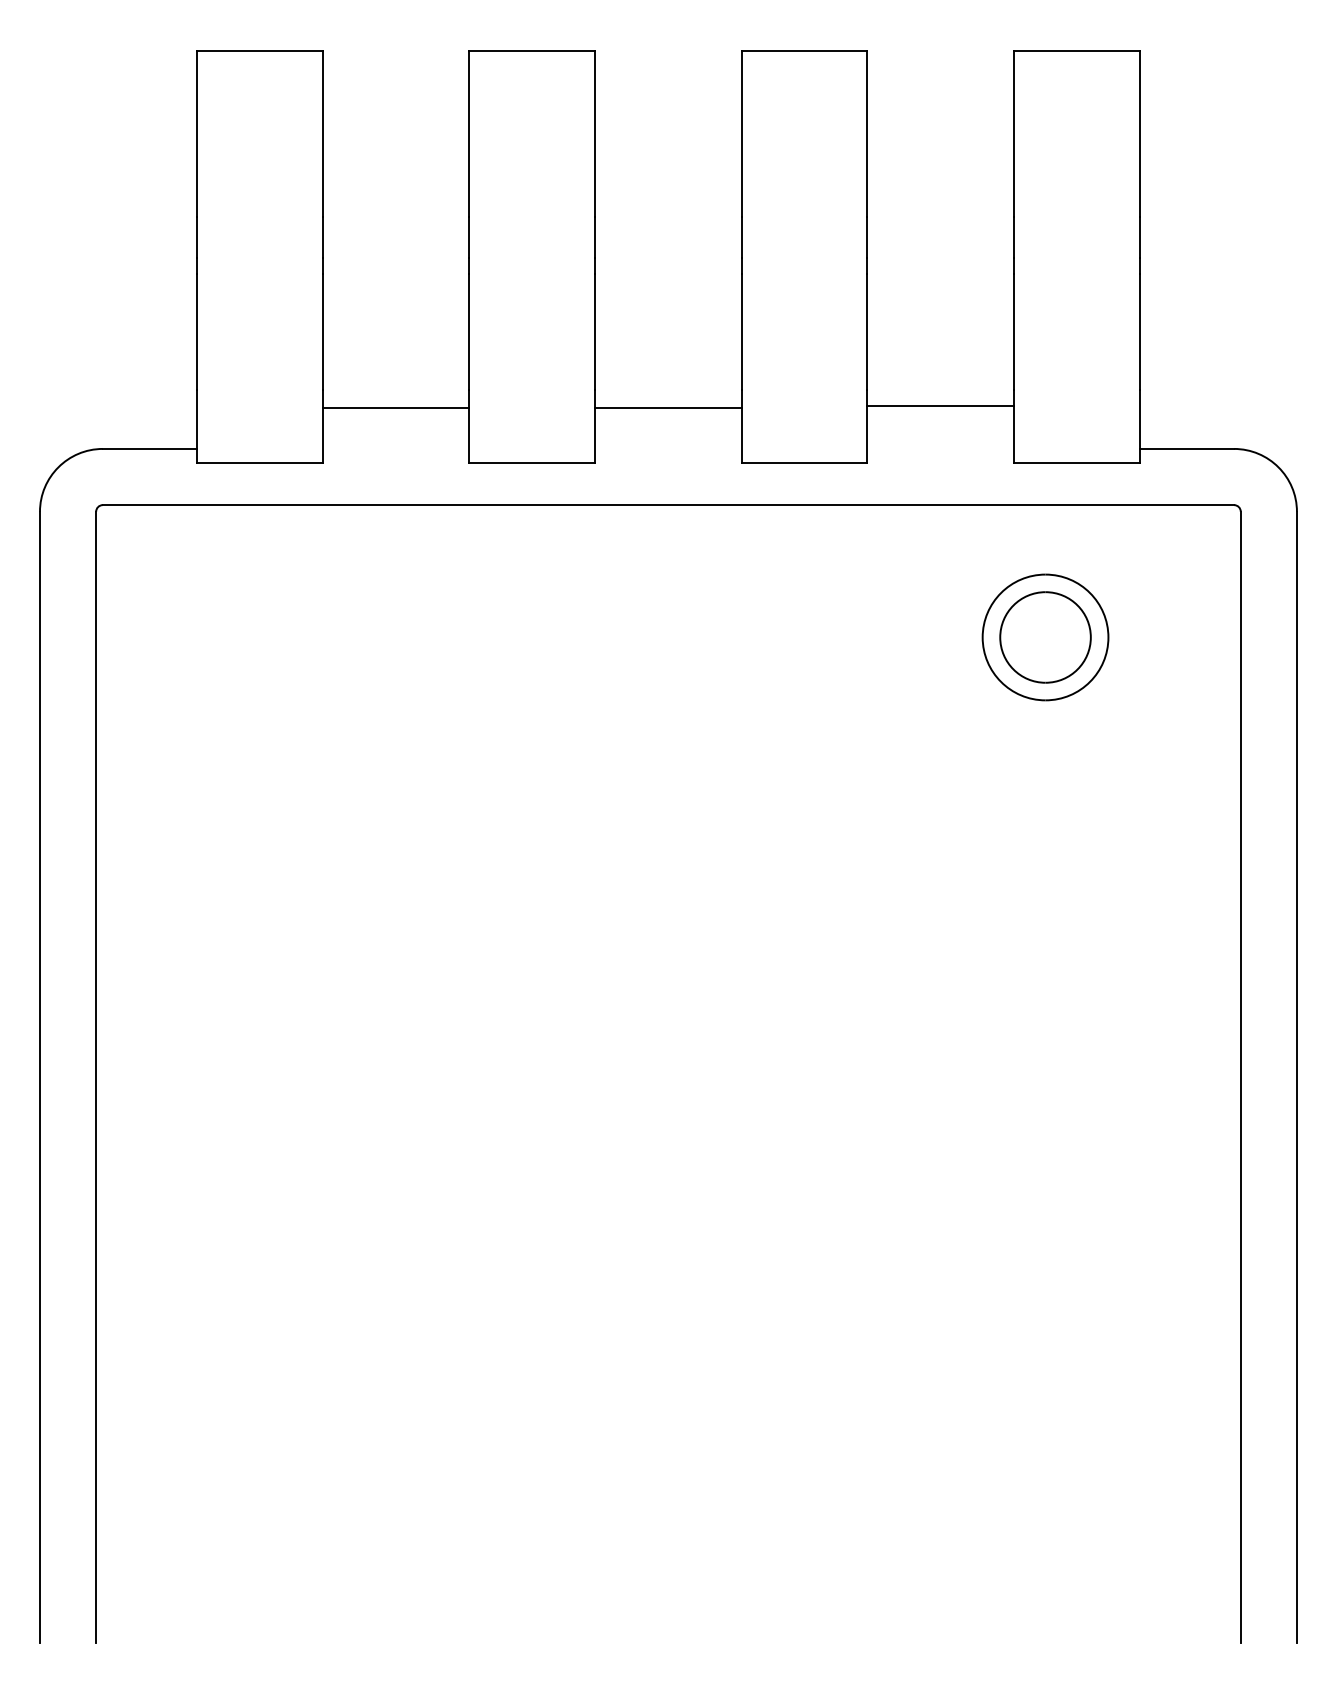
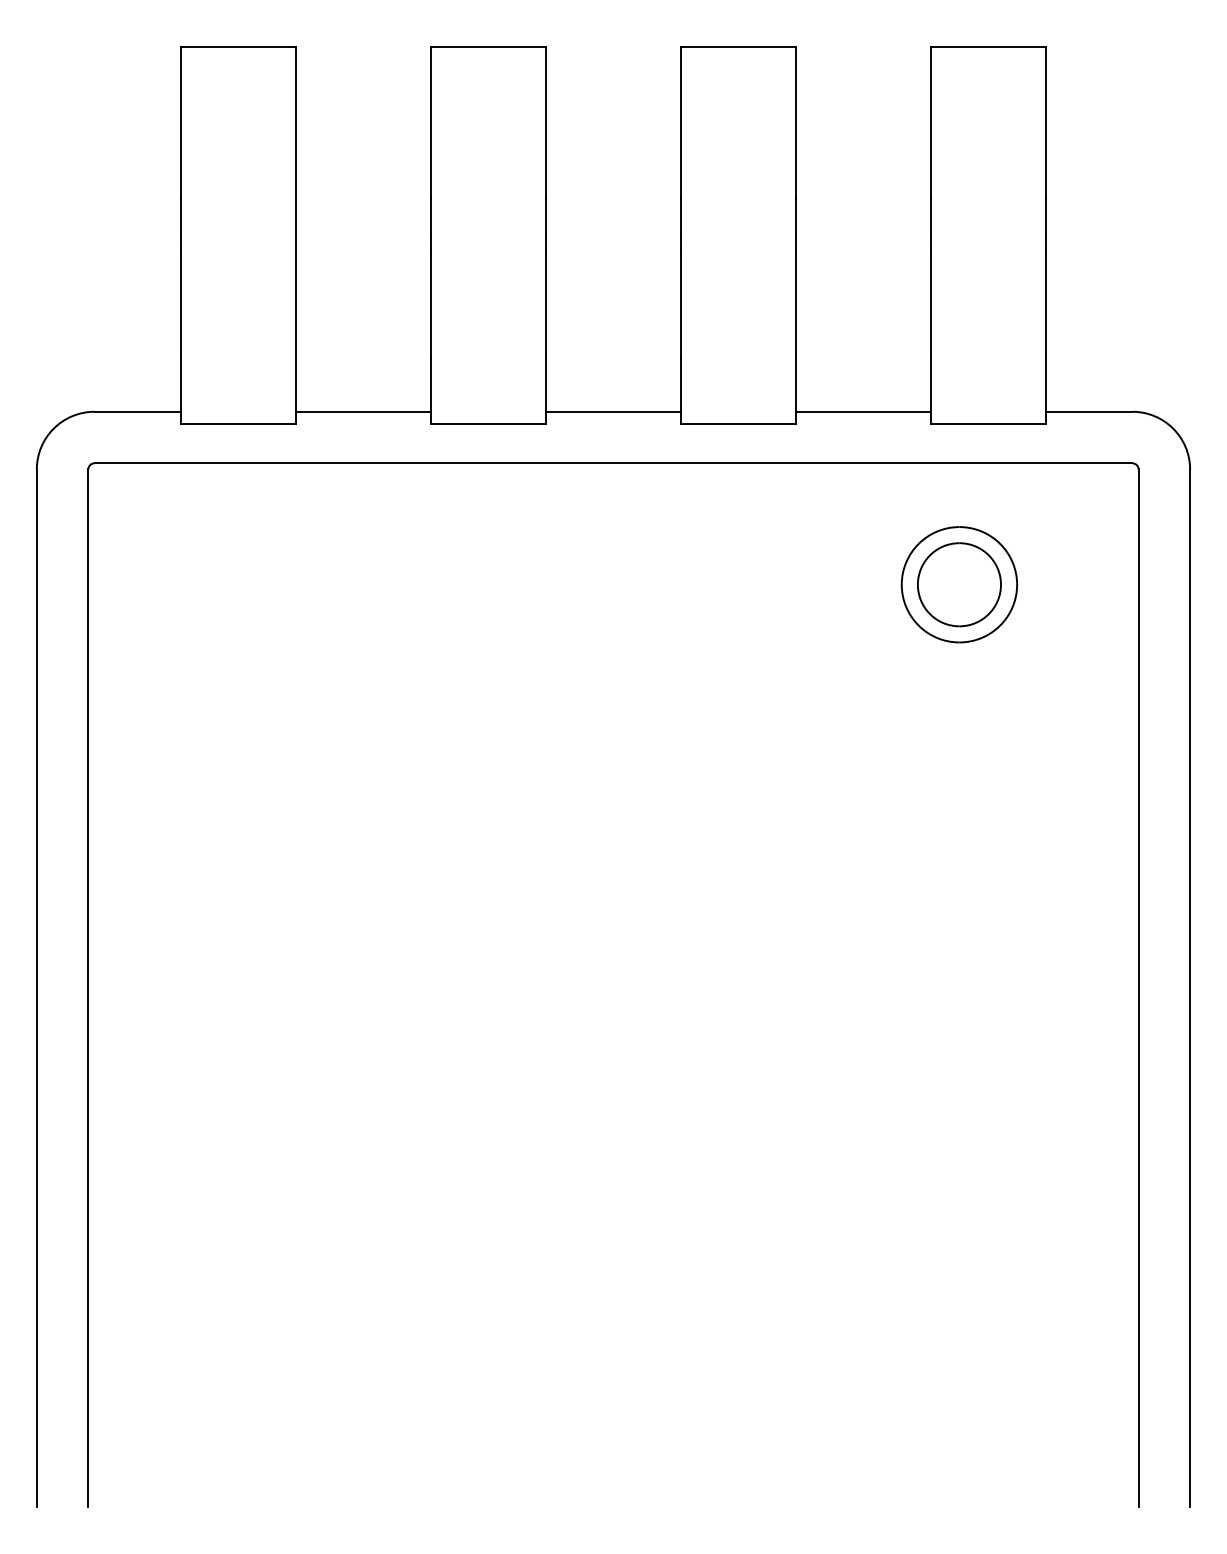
line: (940, 406) -> (863, 411), moved
line: (396, 407) -> (363, 411), moved
line: (668, 407) -> (613, 411), moved

